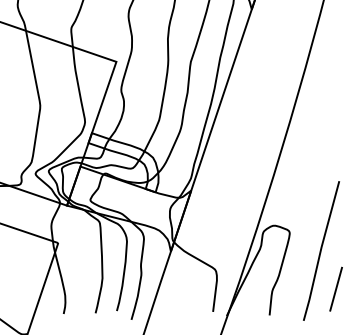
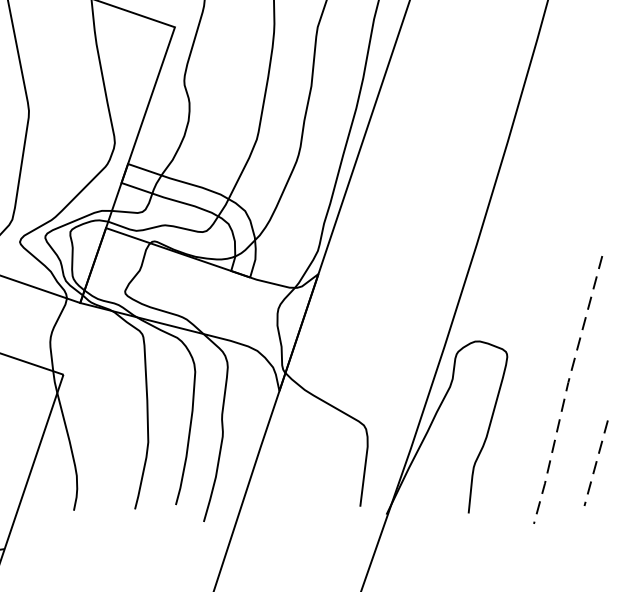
line: (320, 251) -> (566, 390), solid -> dashed
line: (336, 289) -> (596, 463), solid -> dashed

